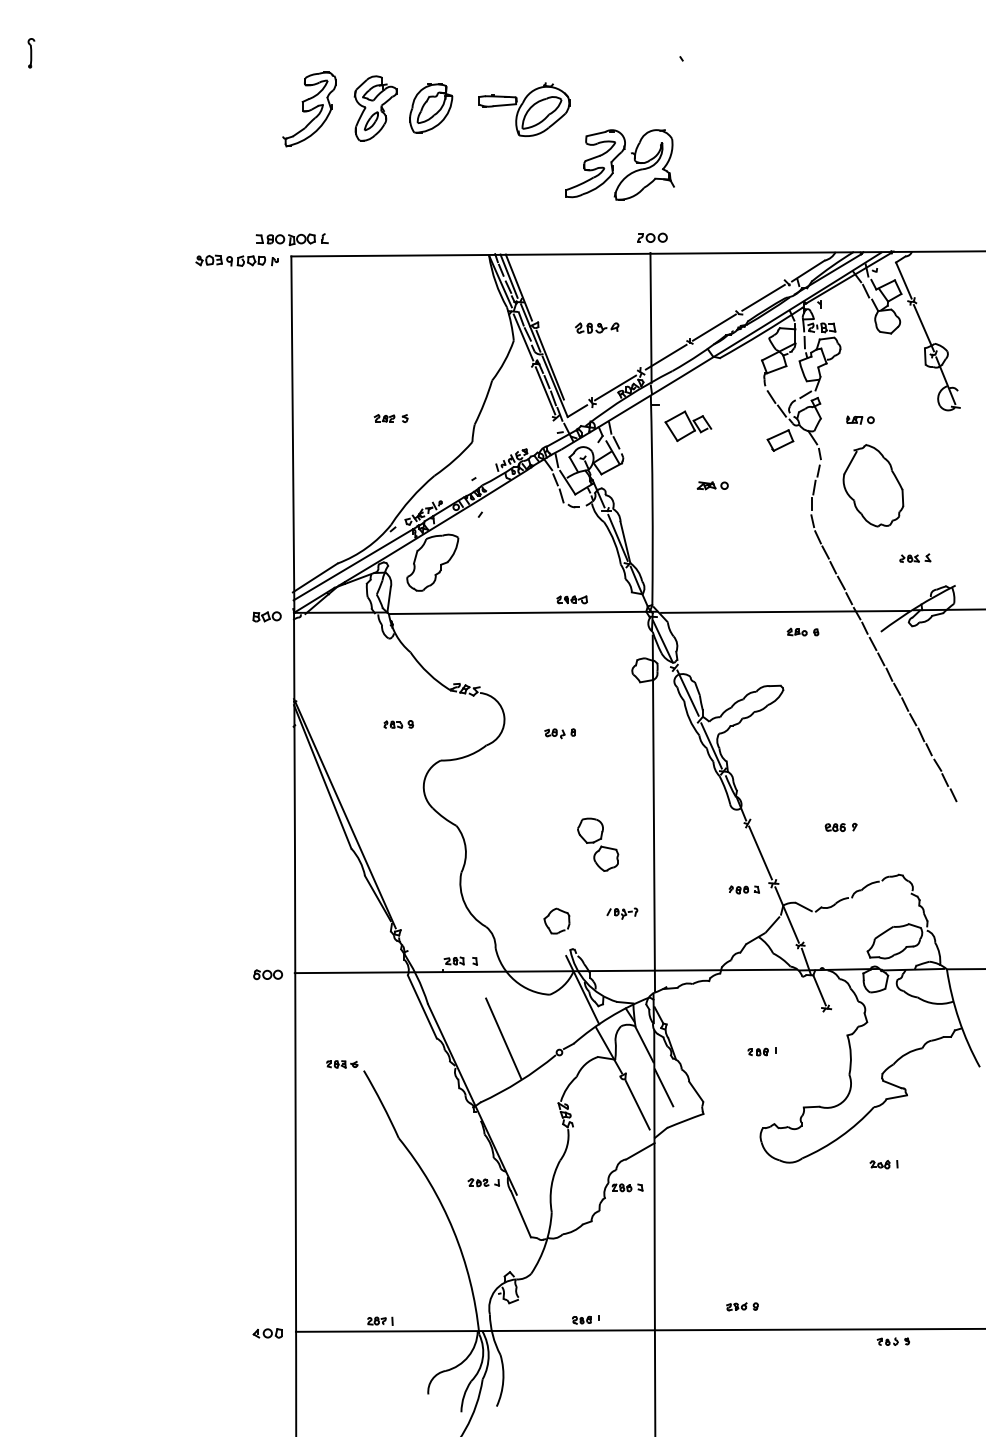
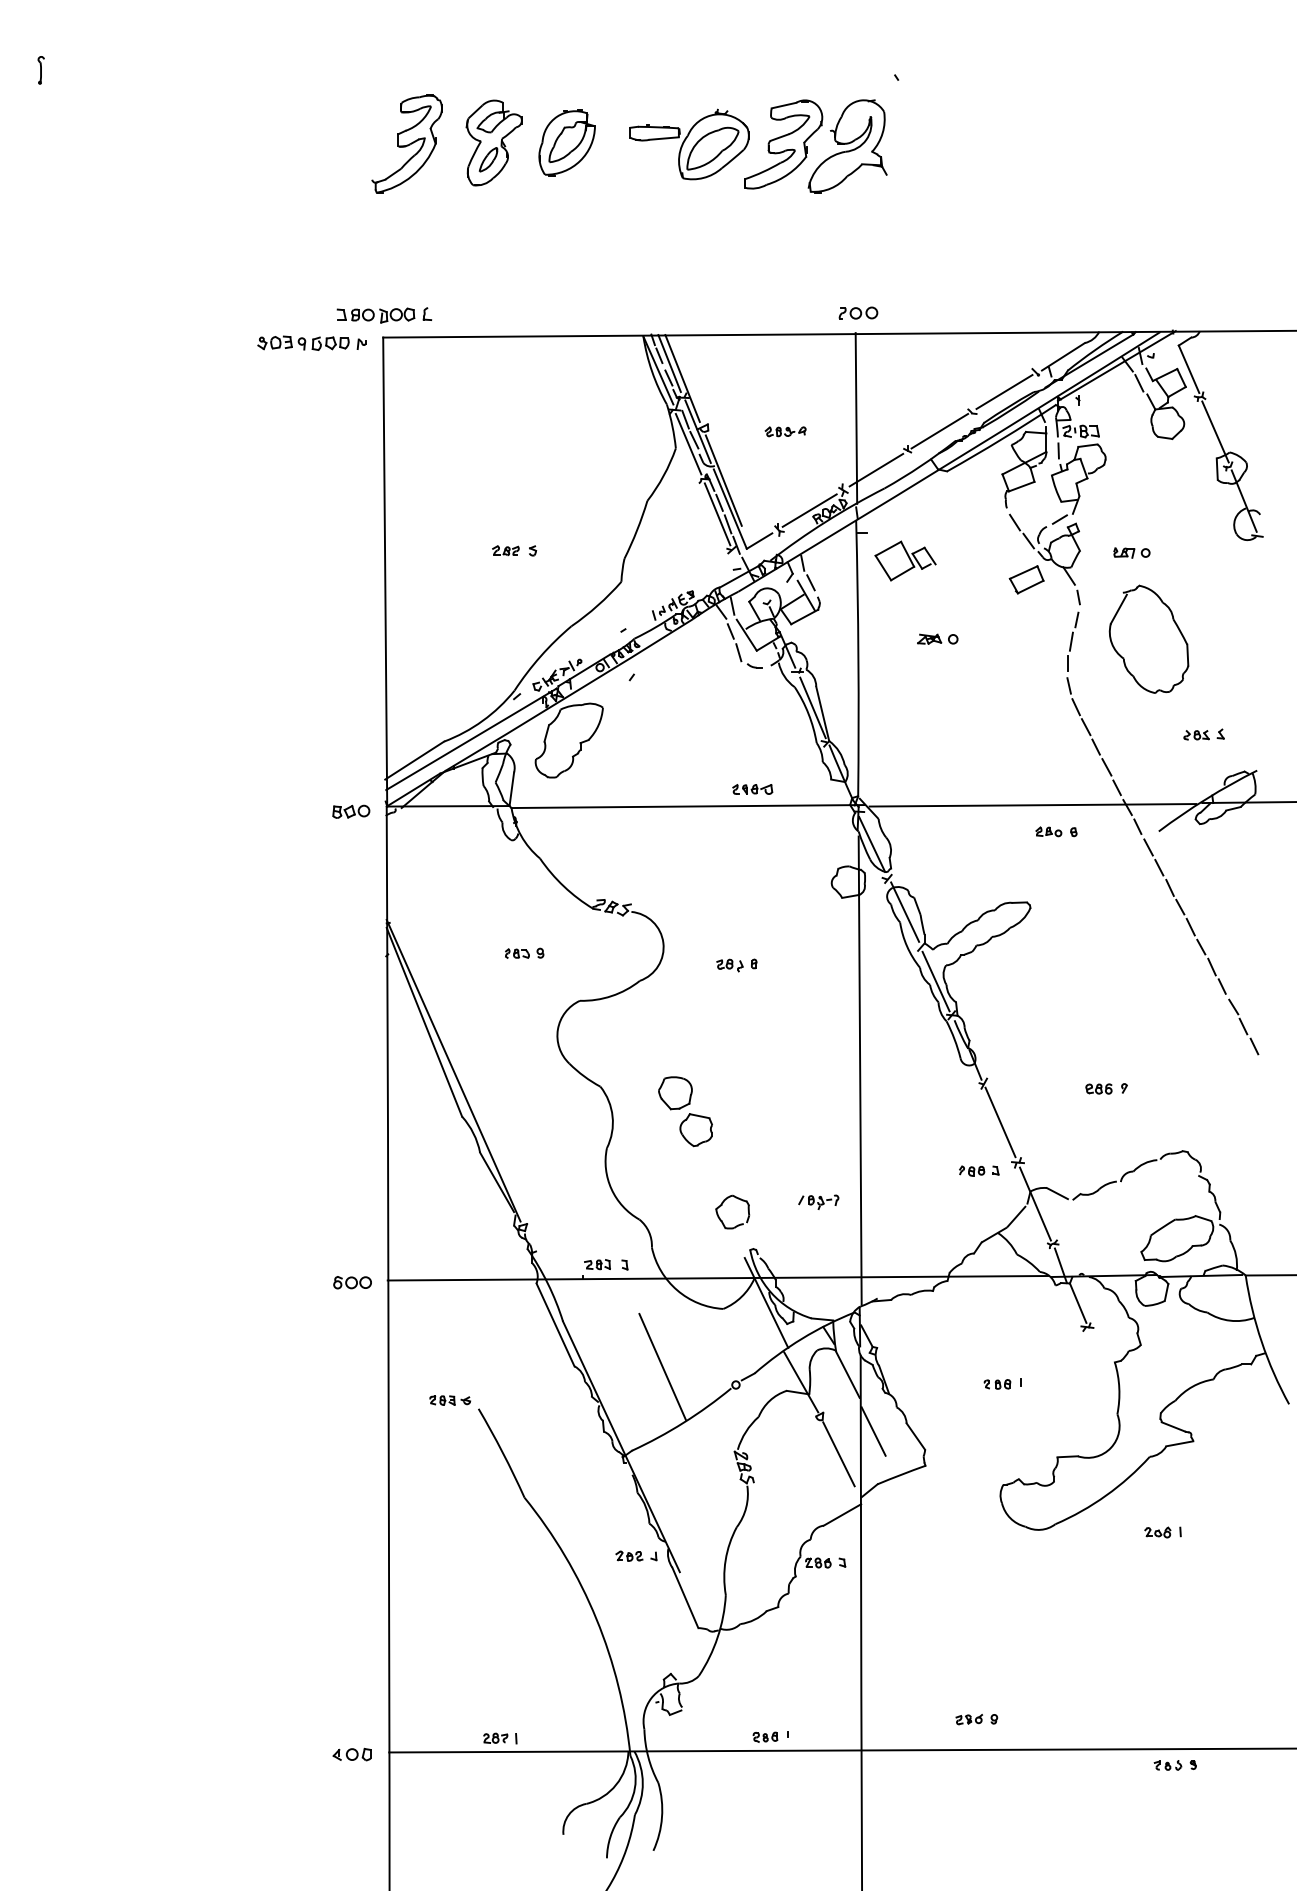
part: (31, 53) -> (41, 70), size x0.71
part: (613, 165) -> (807, 146), moved
part: (597, 327) -> (785, 431), size x0.71
part: (598, 844) -> (685, 1111), moved

